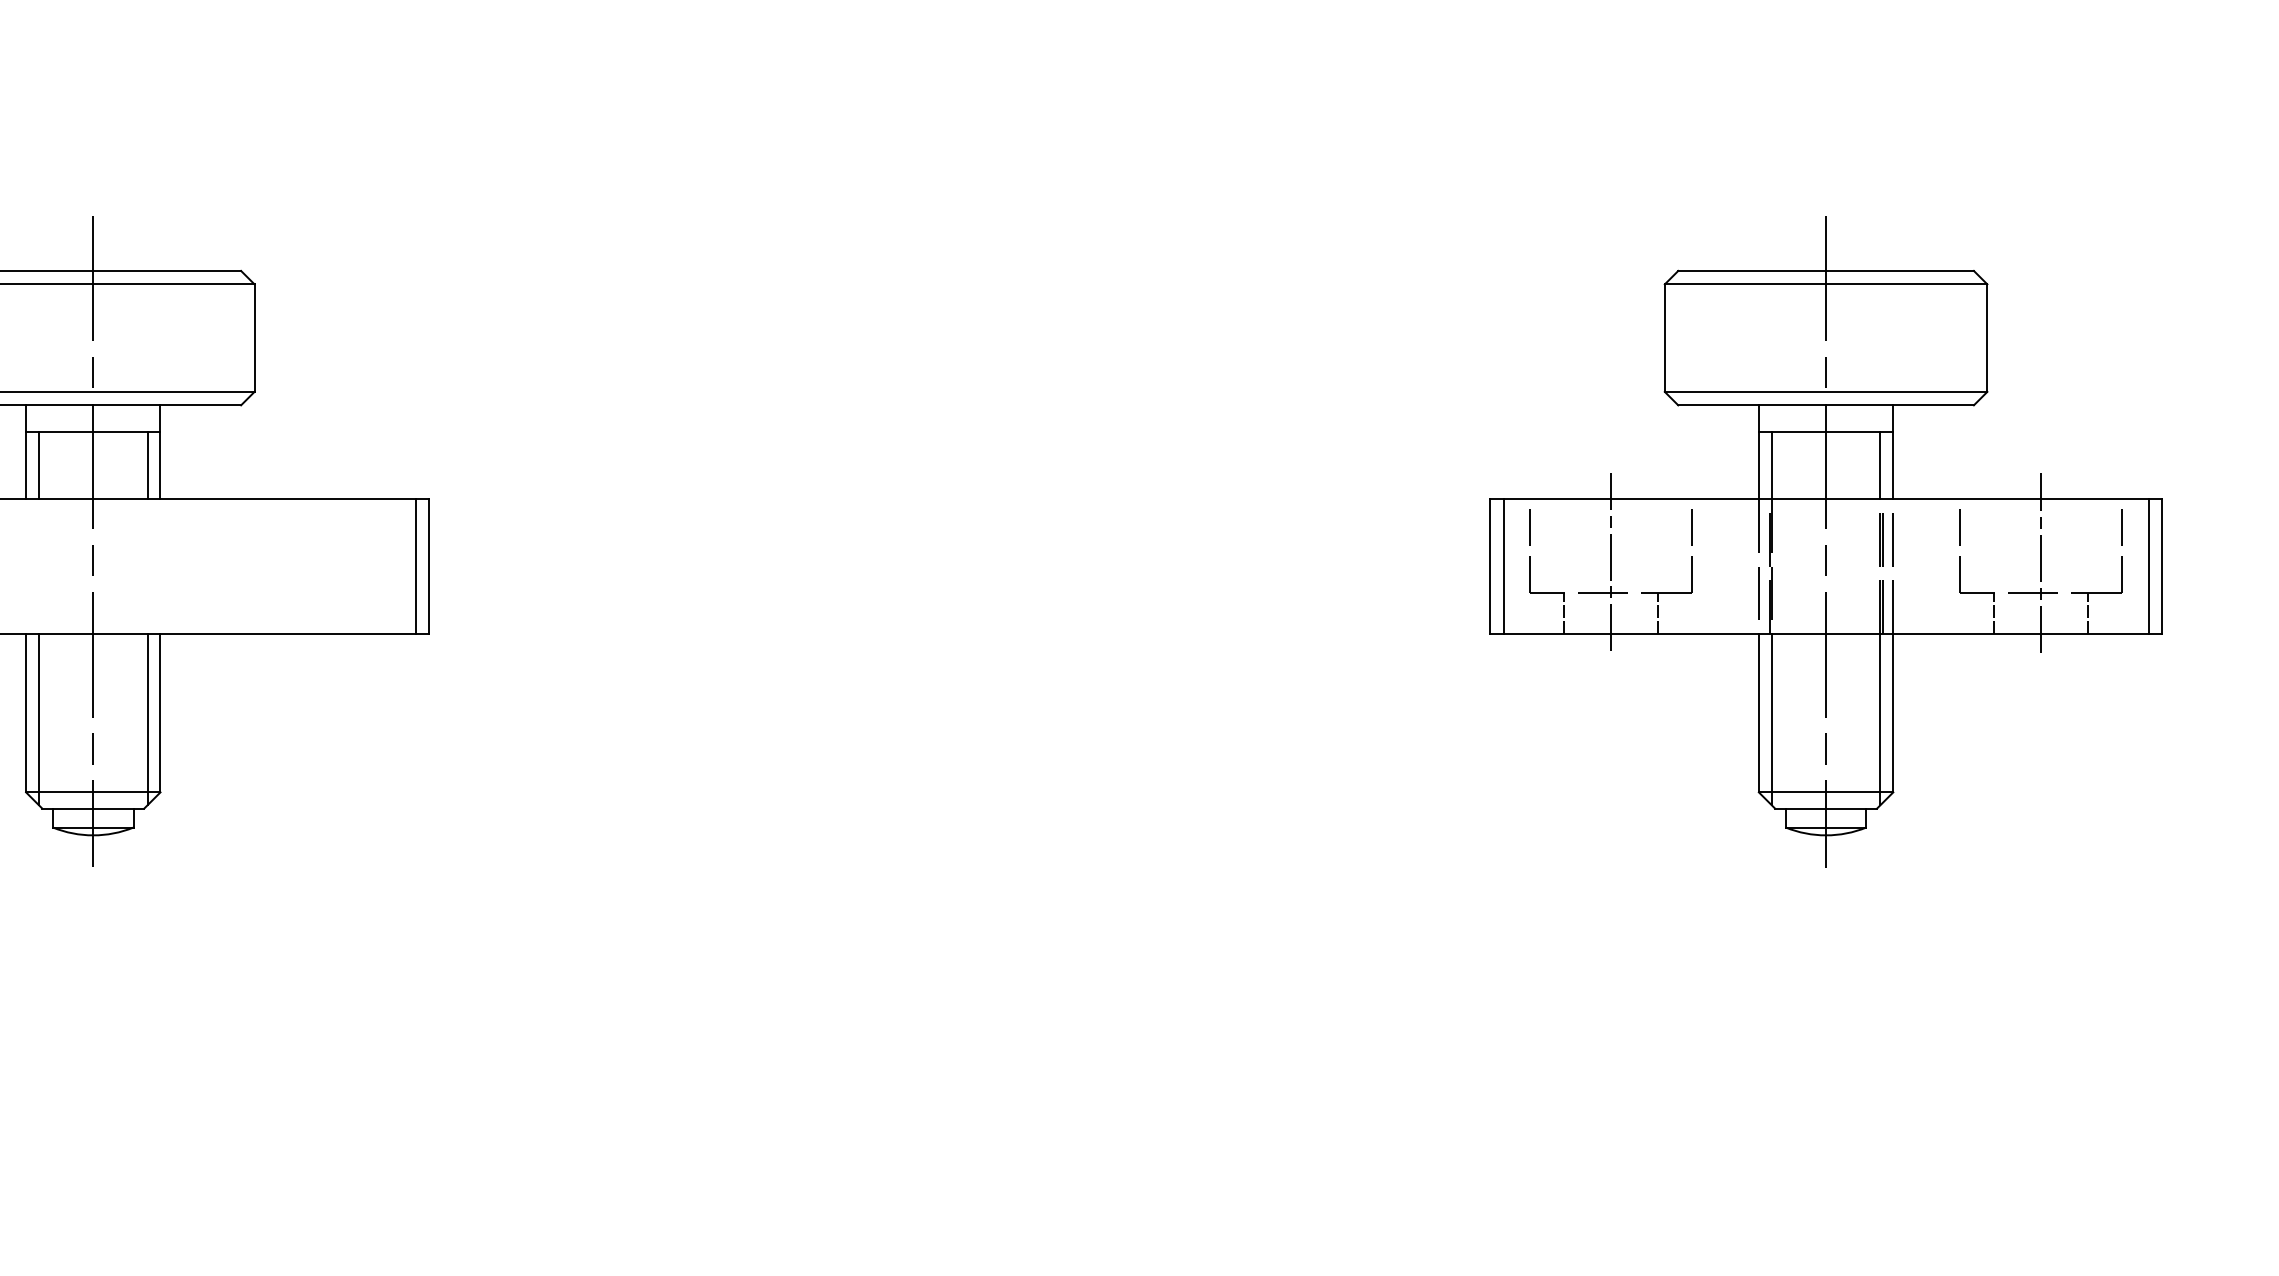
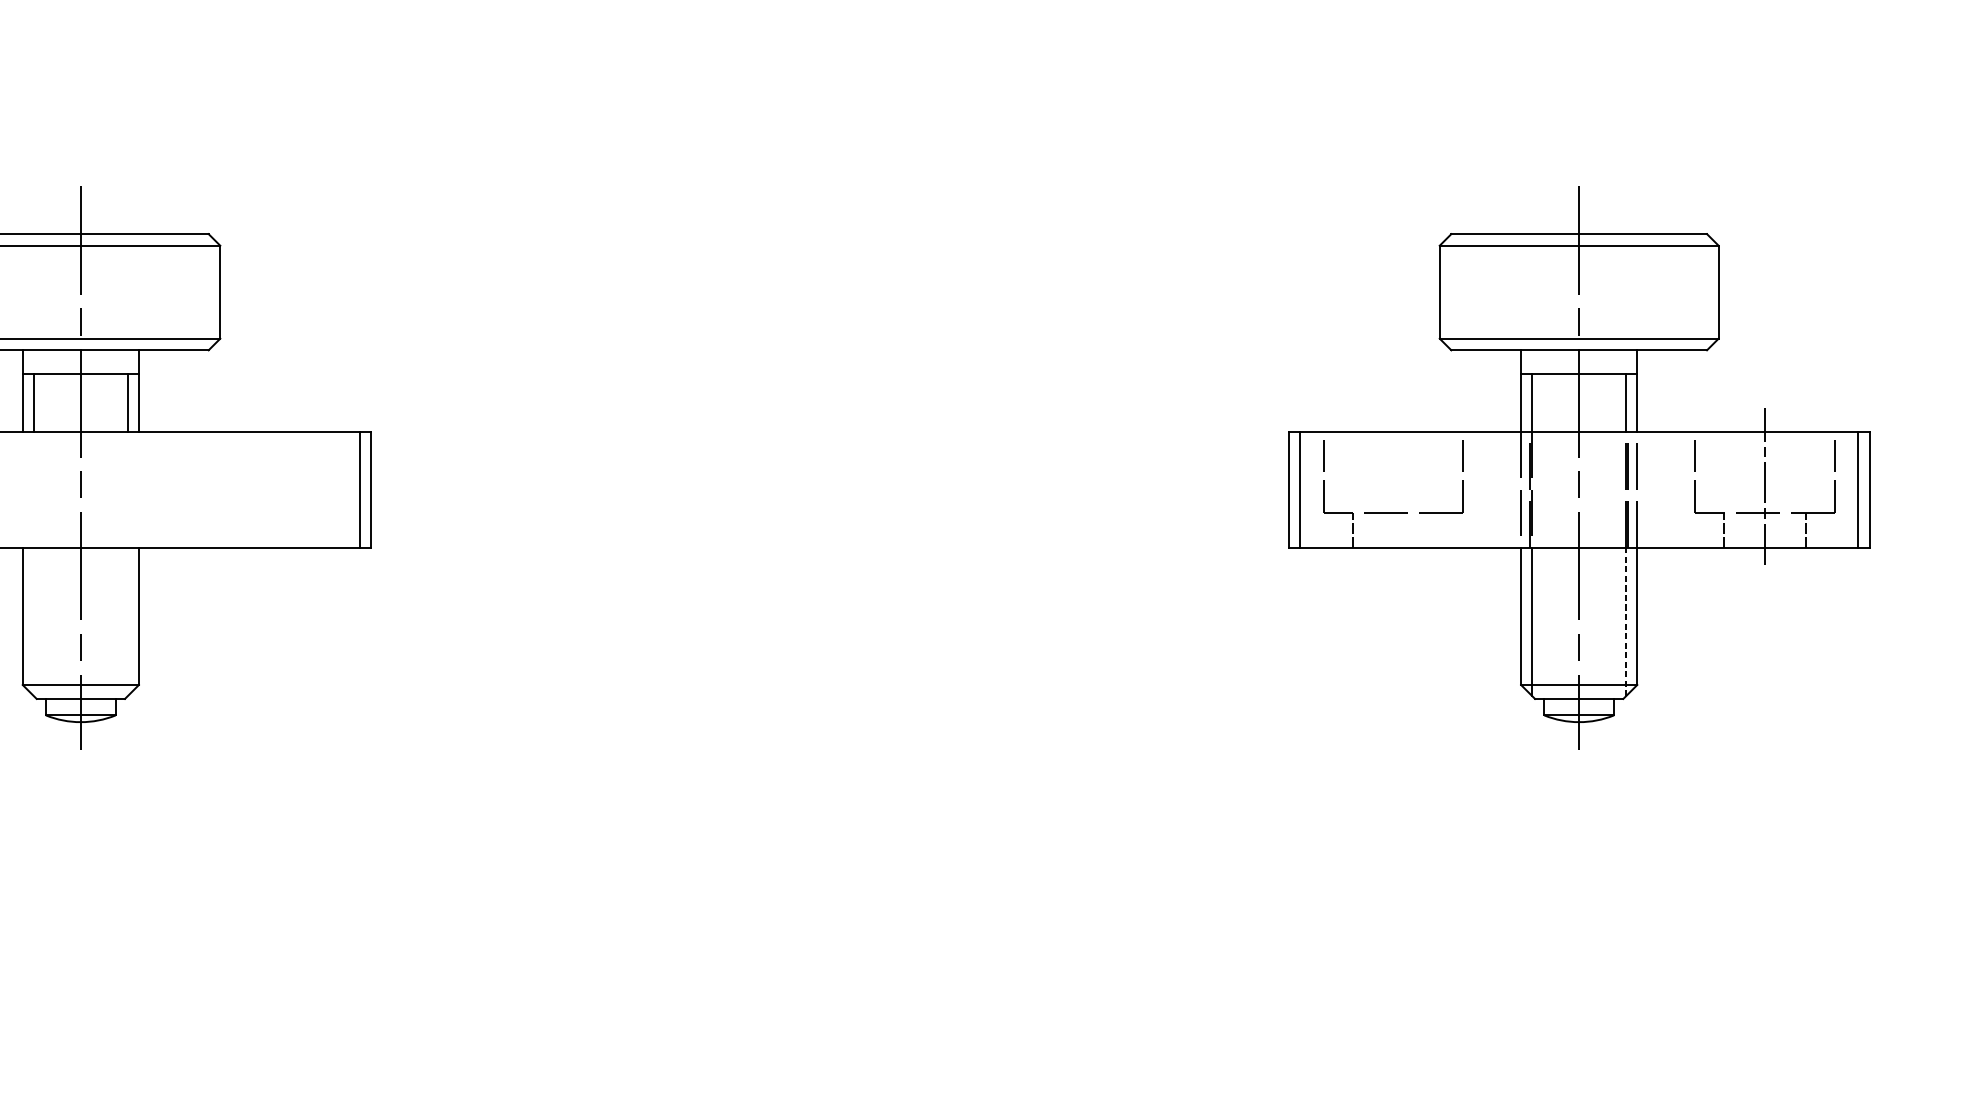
line: (1611, 561) -> (1393, 485), removed
line: (1658, 613) -> (1434, 530), removed
line: (39, 719) -> (34, 621), removed
line: (147, 719) -> (127, 621), removed
line: (1880, 719) -> (1626, 621), solid -> dashed

